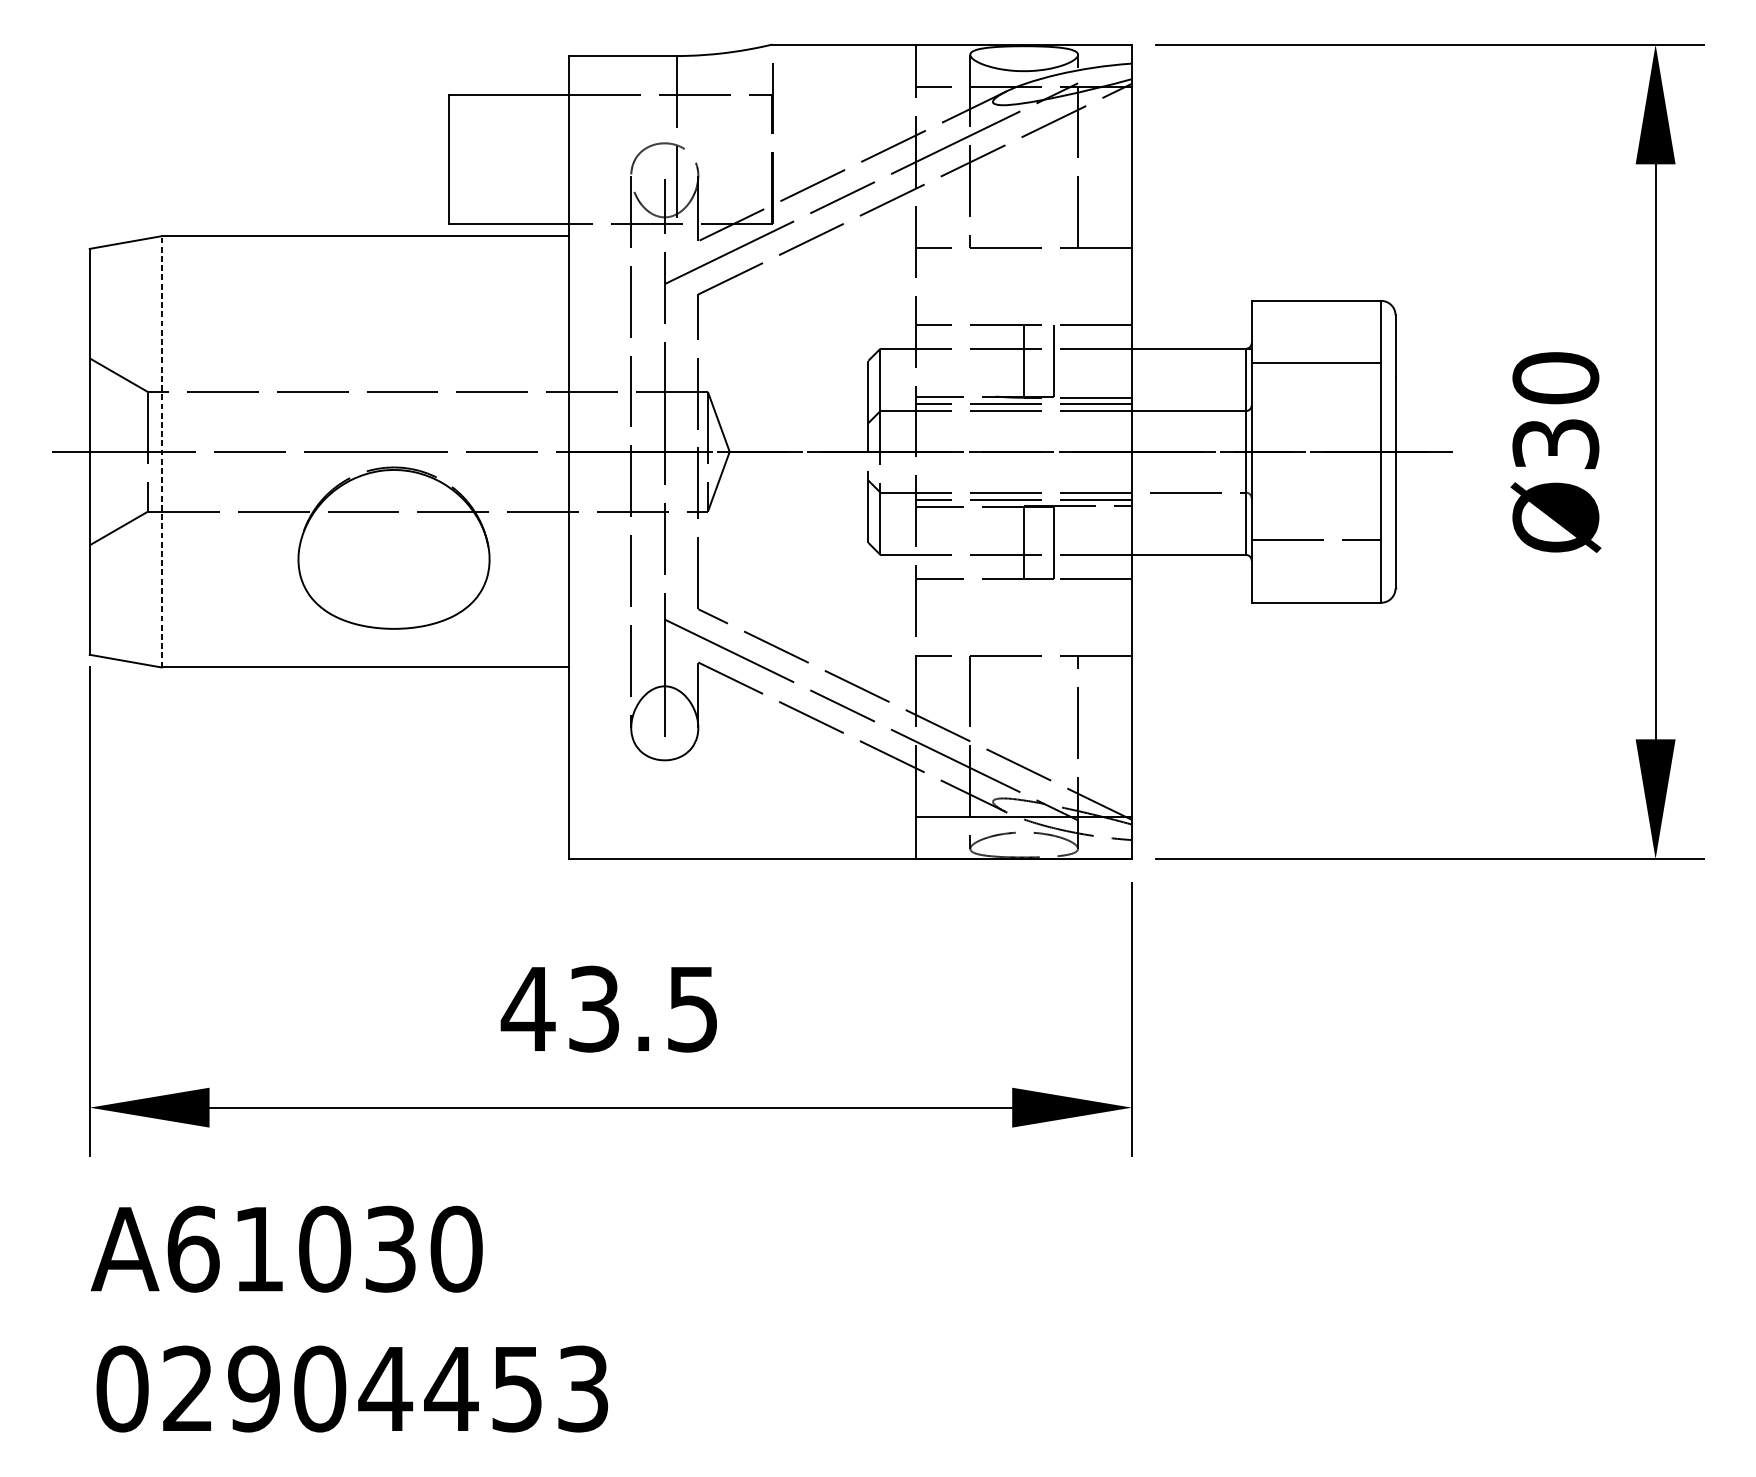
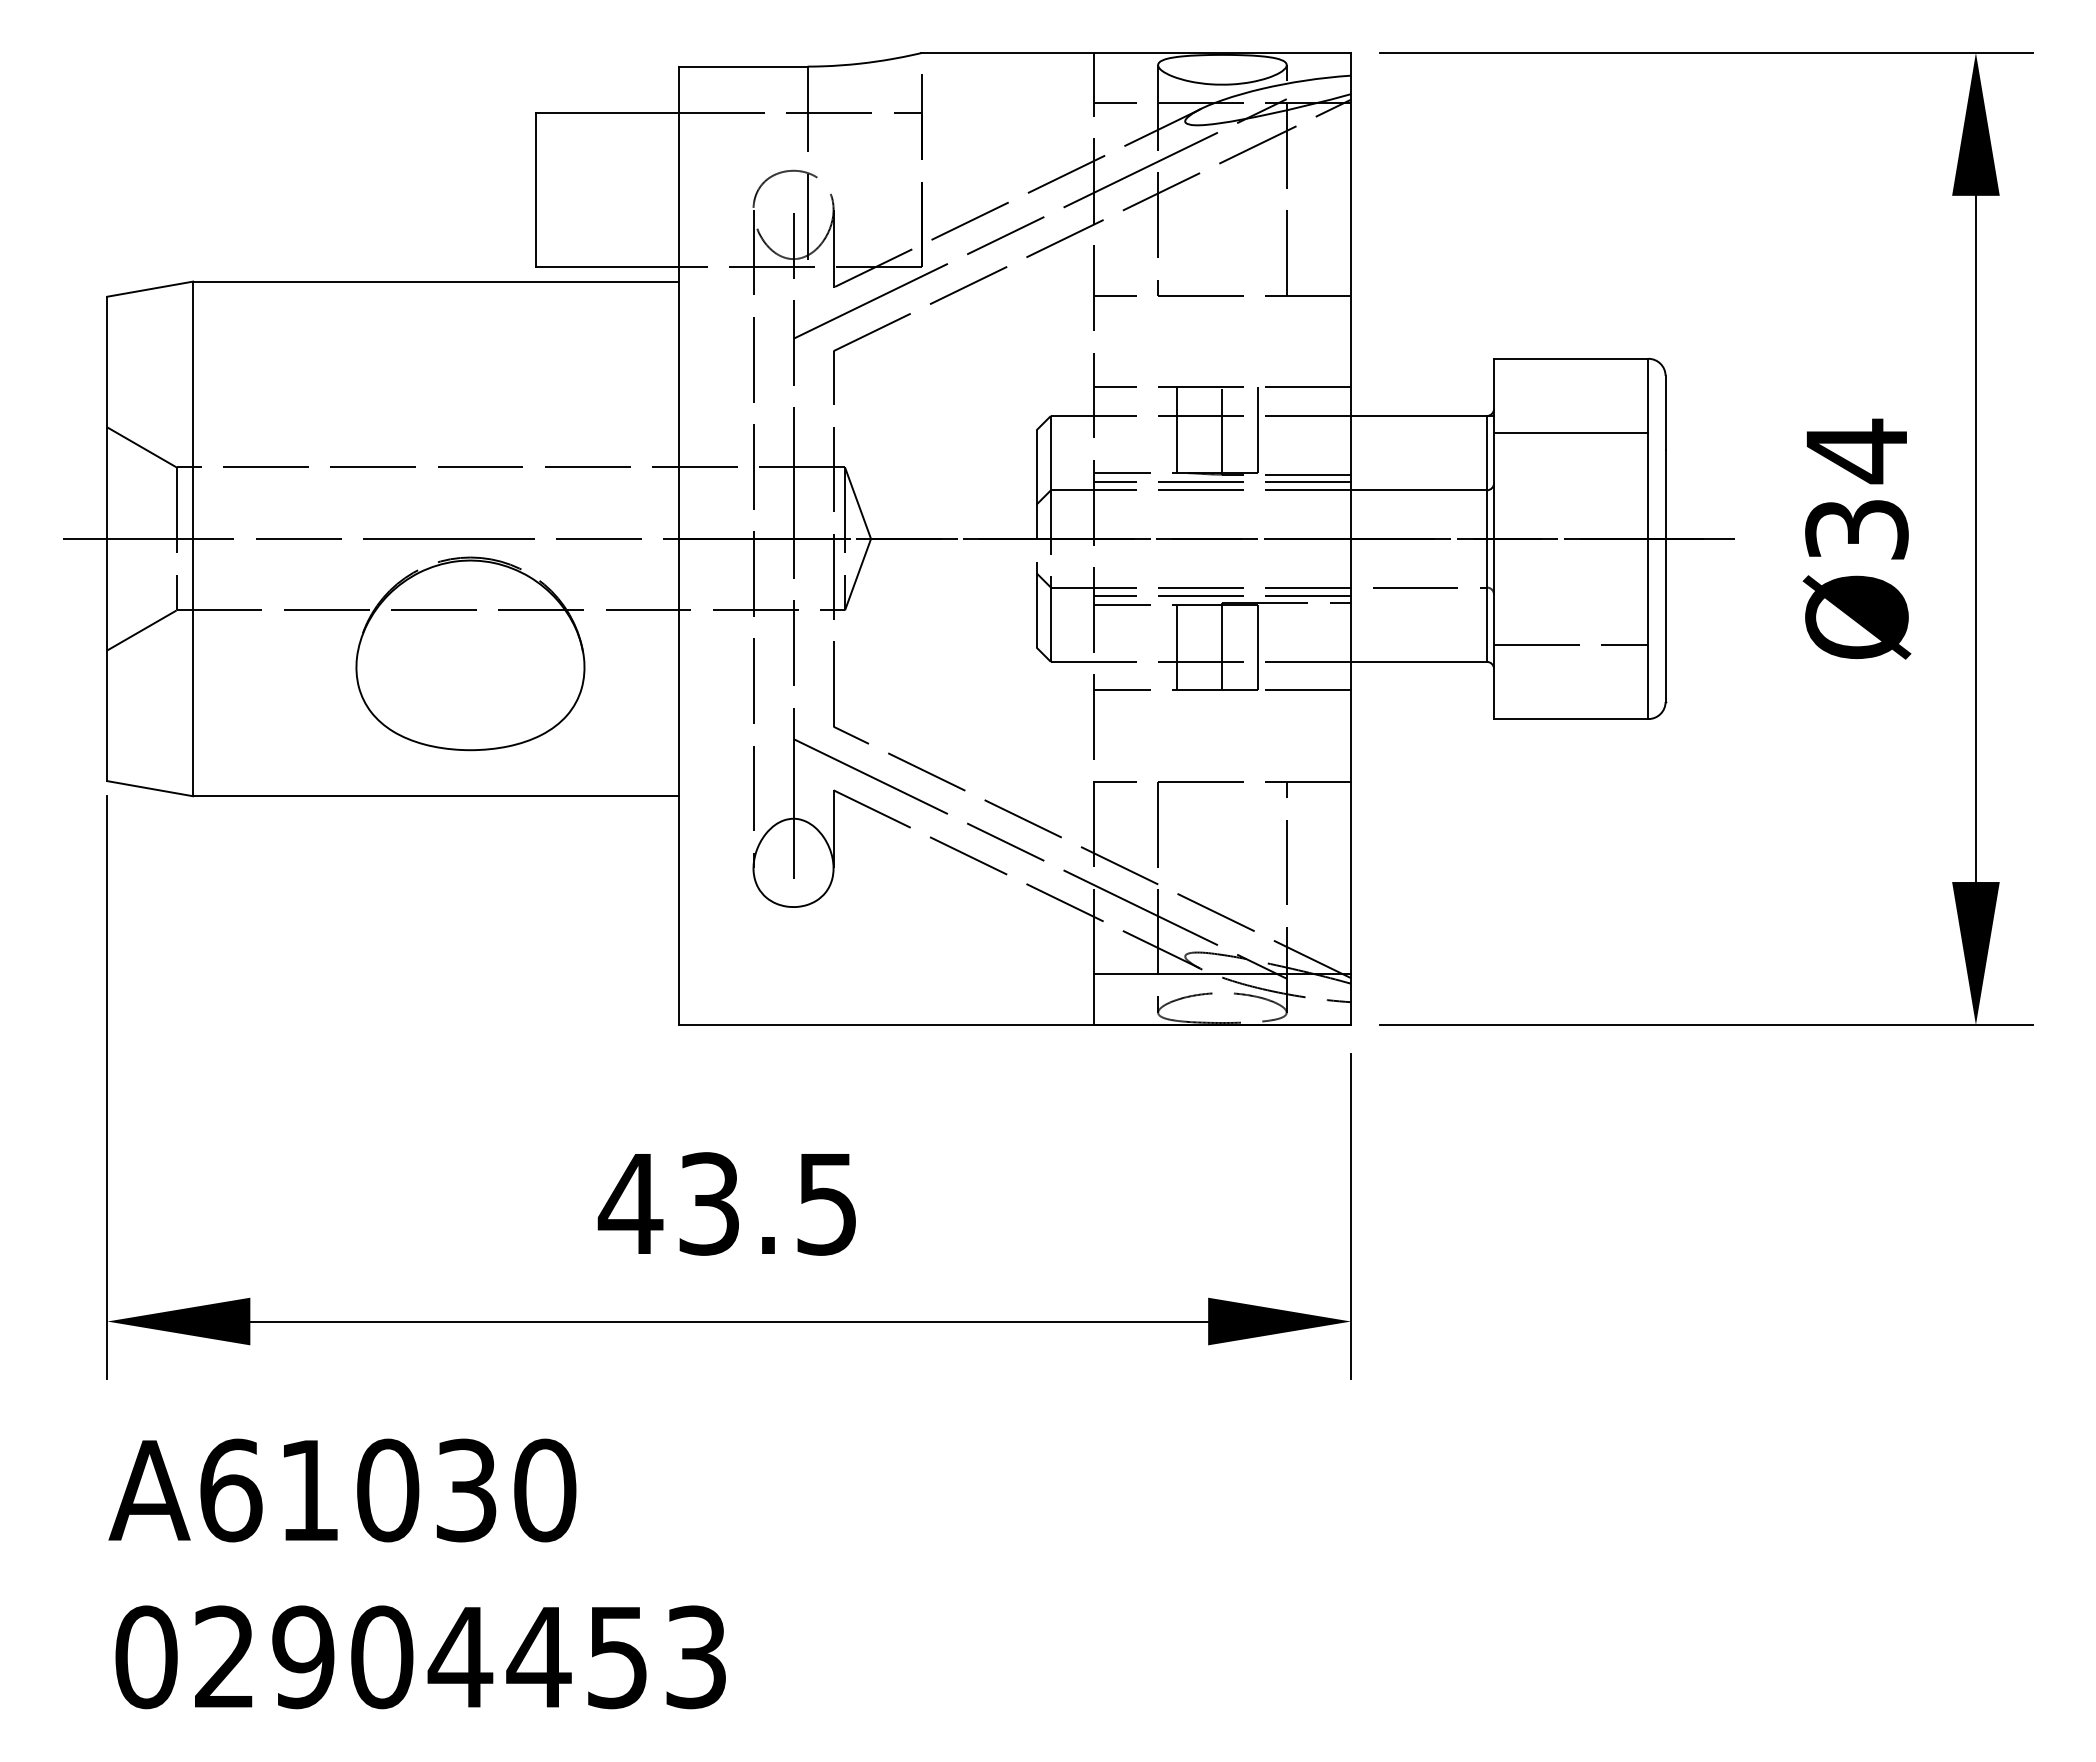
line: (985, 360) -> (1176, 430), added
text: (1555, 378) -> (1856, 451), Ø30 -> Ø34
line: (161, 451) -> (193, 538), dashed -> solid
line: (985, 542) -> (1176, 647), added

